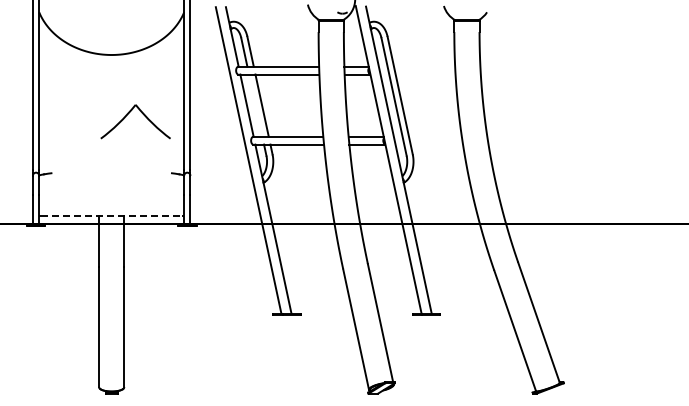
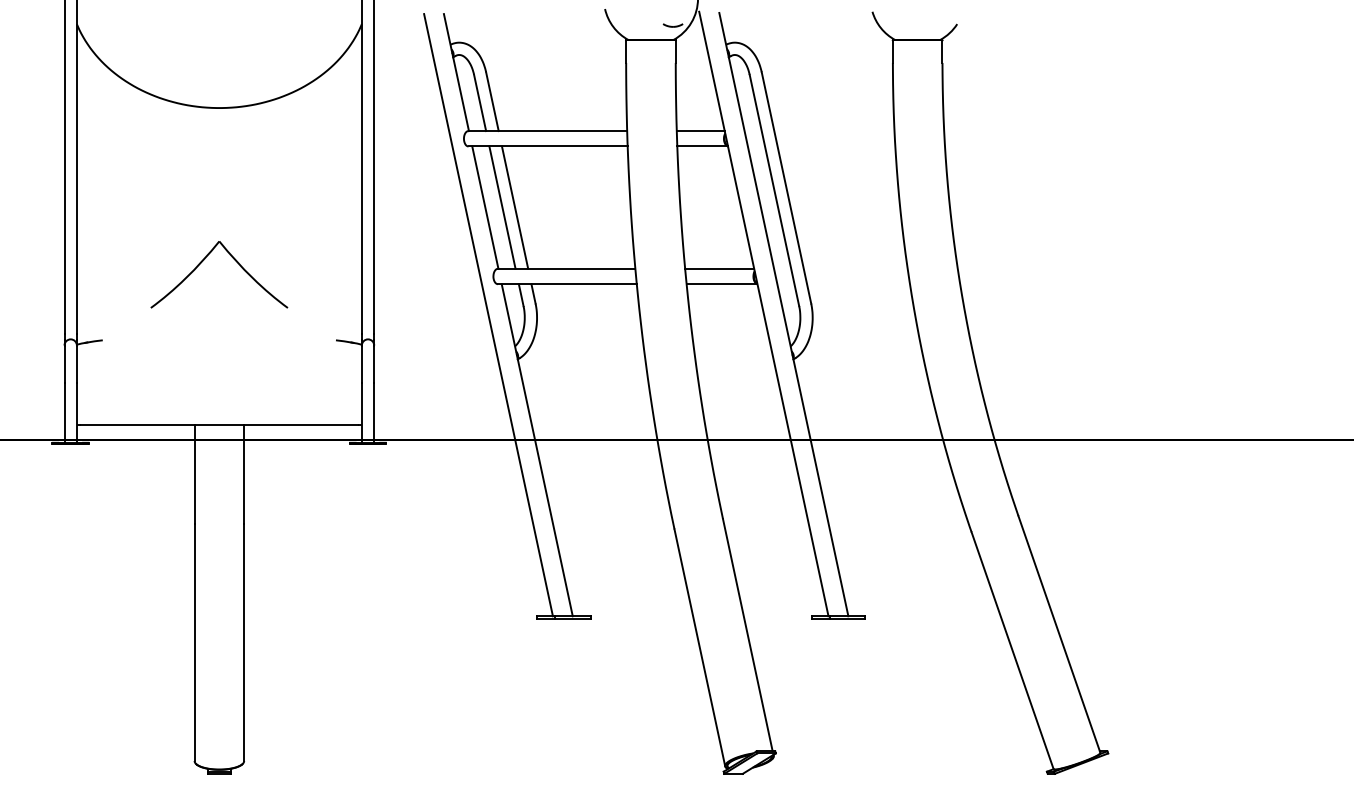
line: (255, 105) -> (502, 207), added
part: (128, 114) -> (205, 260), moved
line: (111, 216) -> (218, 425), dashed -> solid

